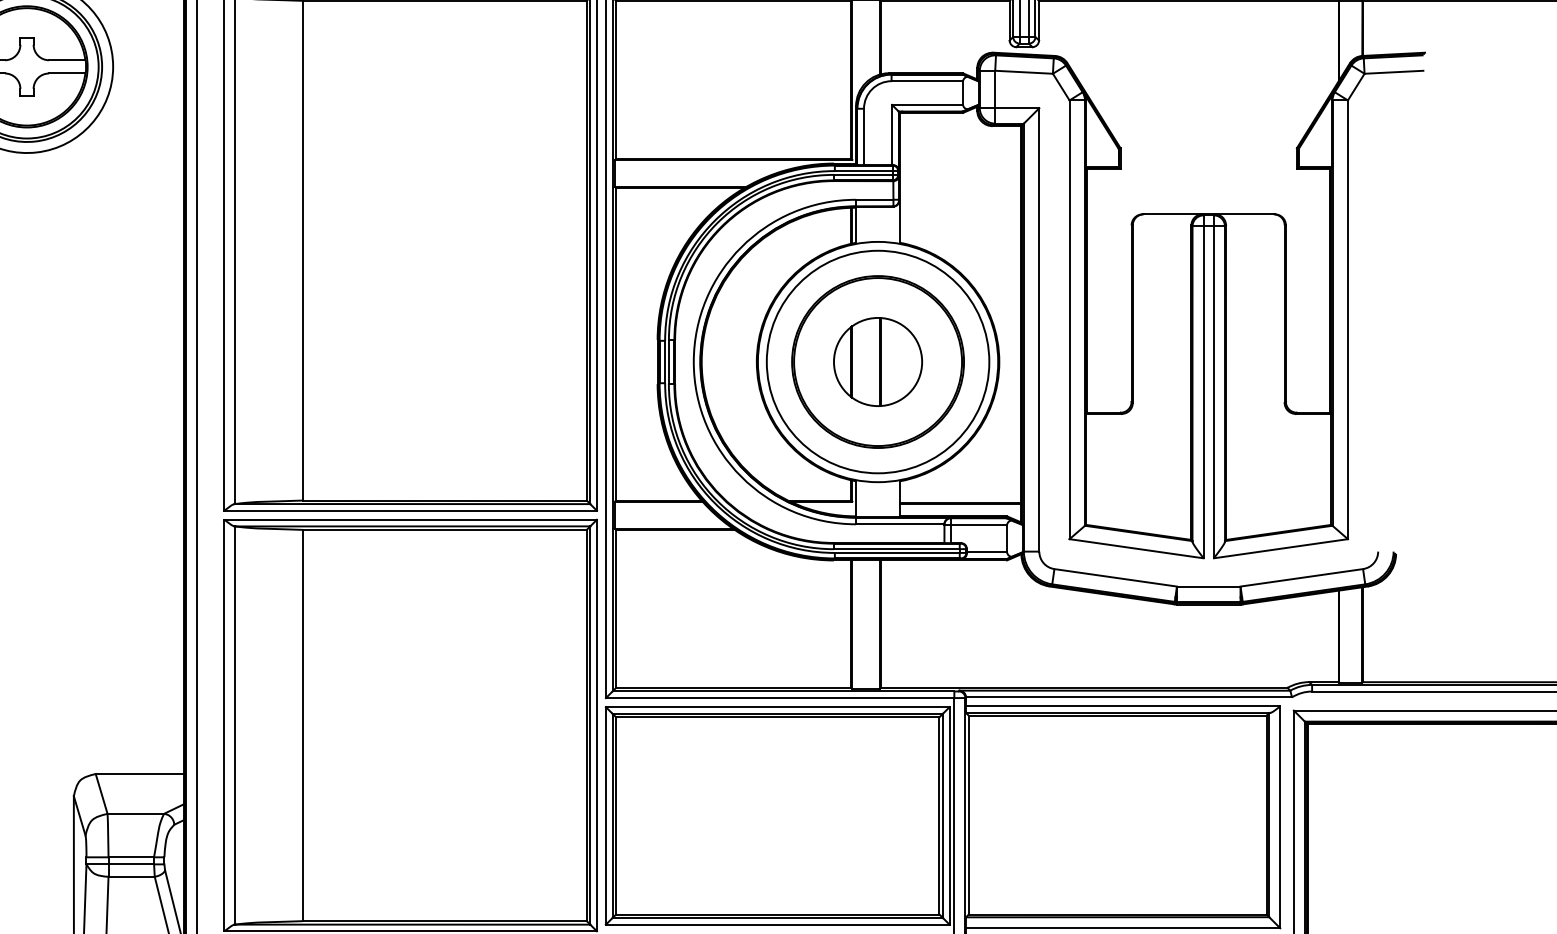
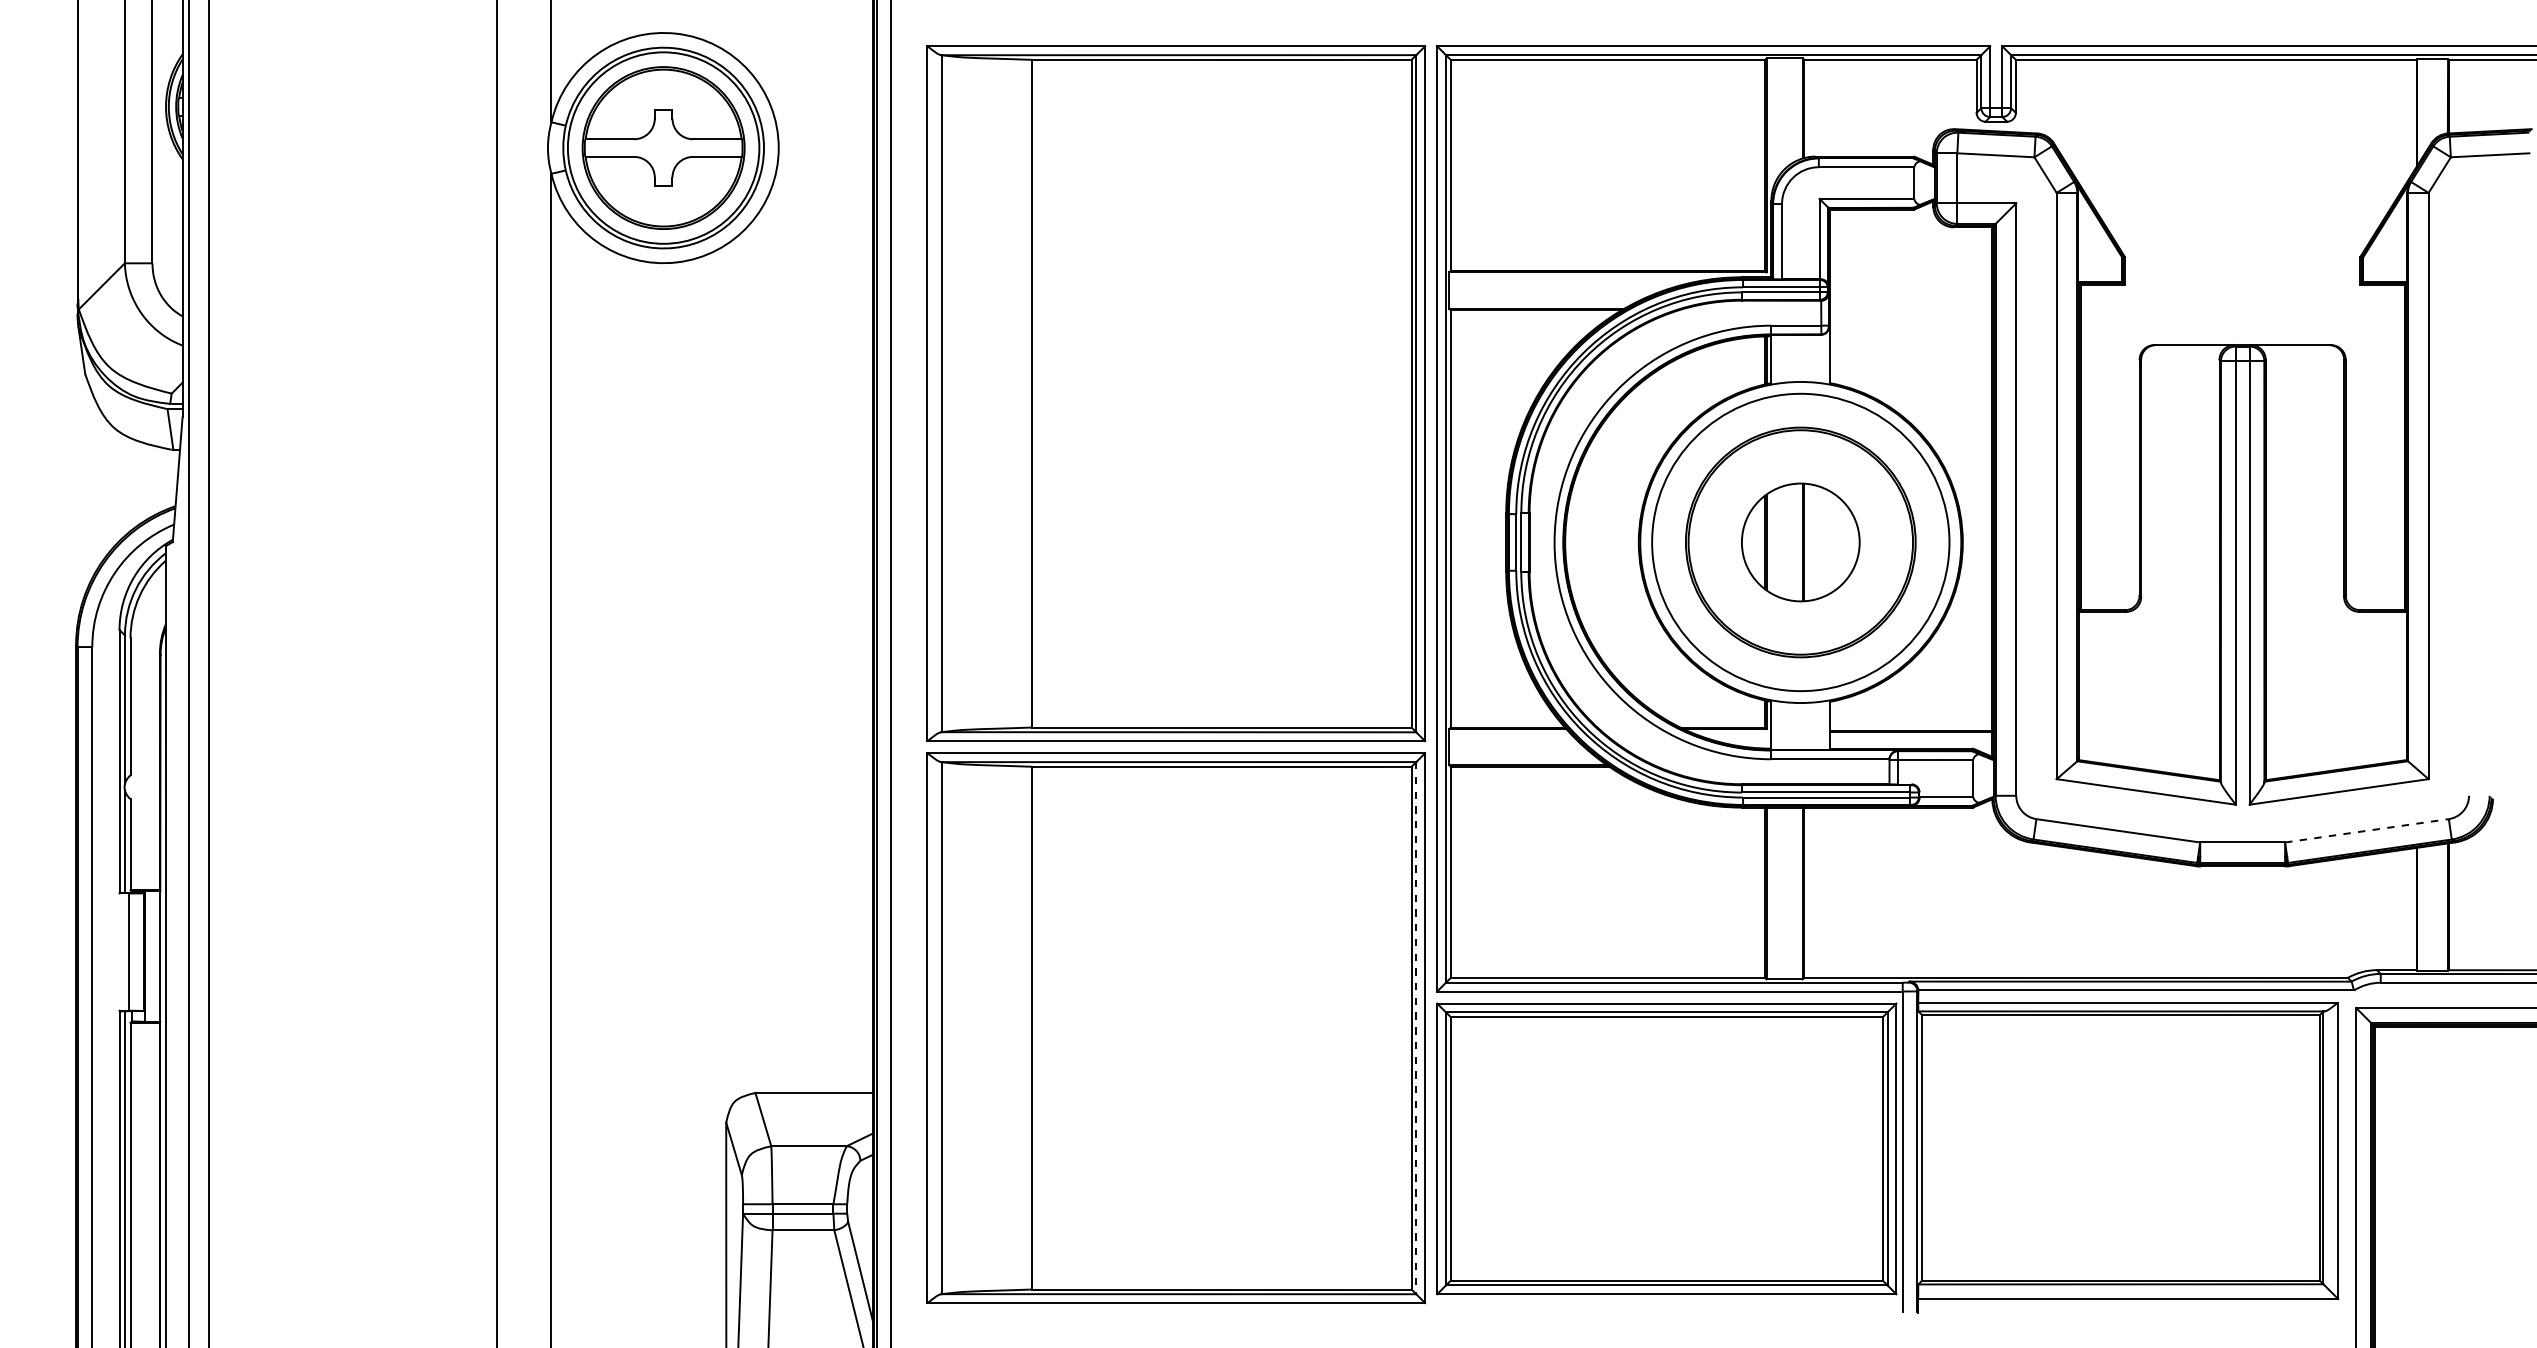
line: (1301, 577) -> (2366, 830), solid -> dashed
line: (590, 725) -> (1416, 1028), solid -> dashed

